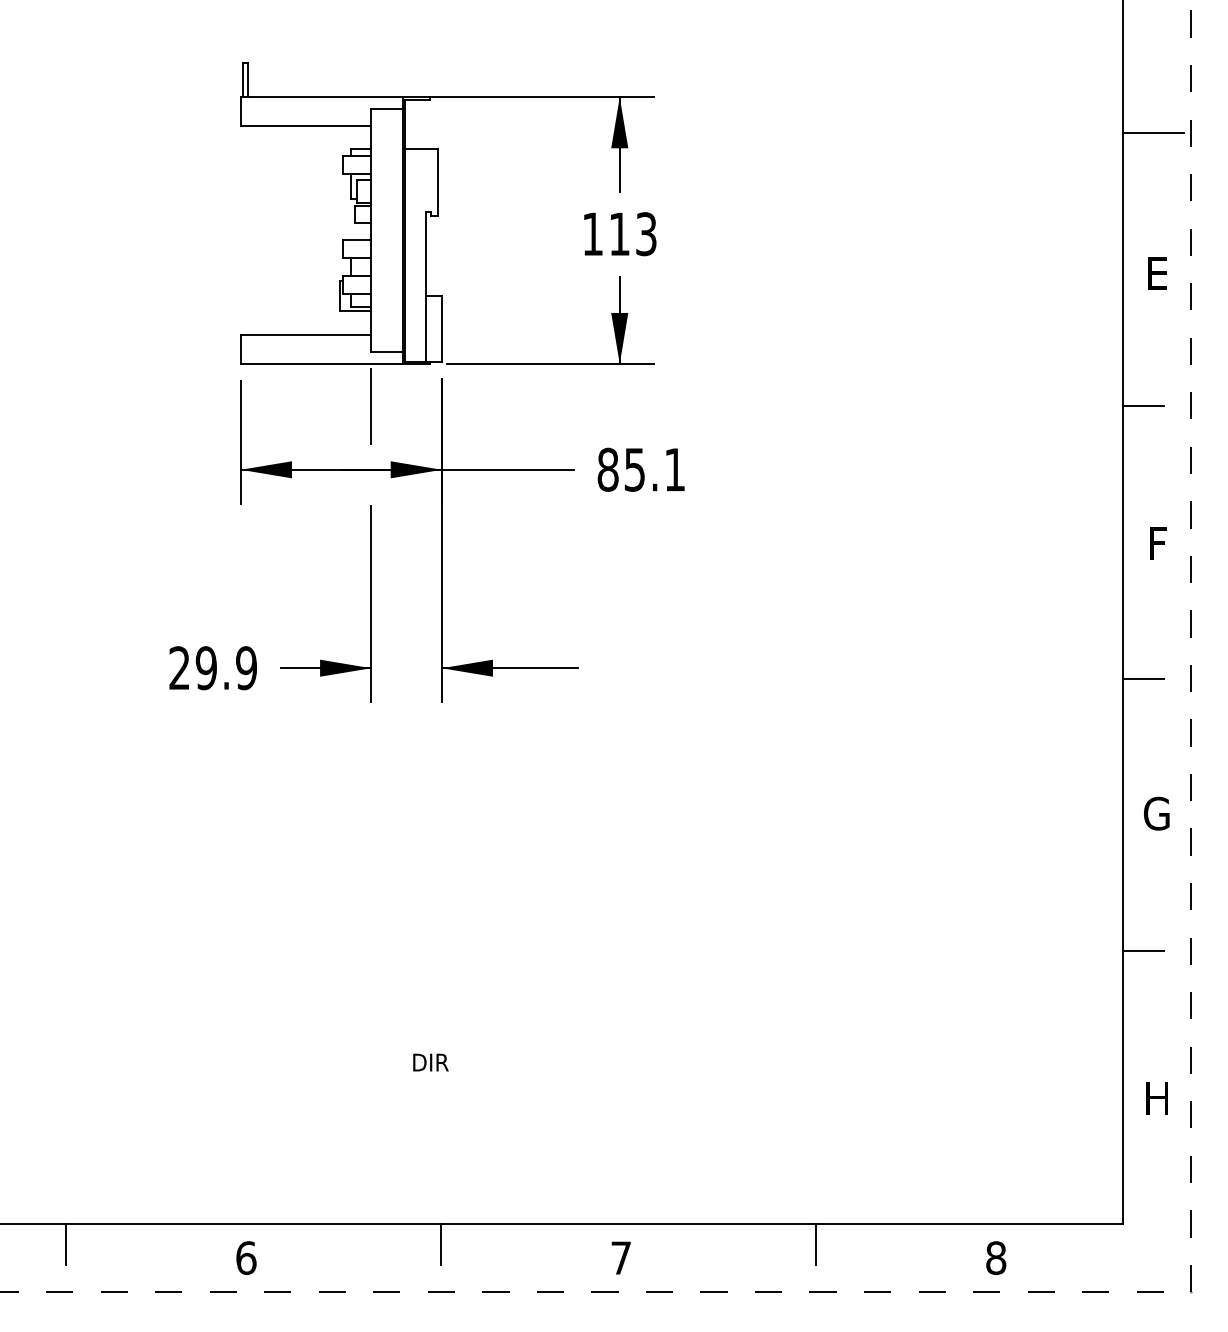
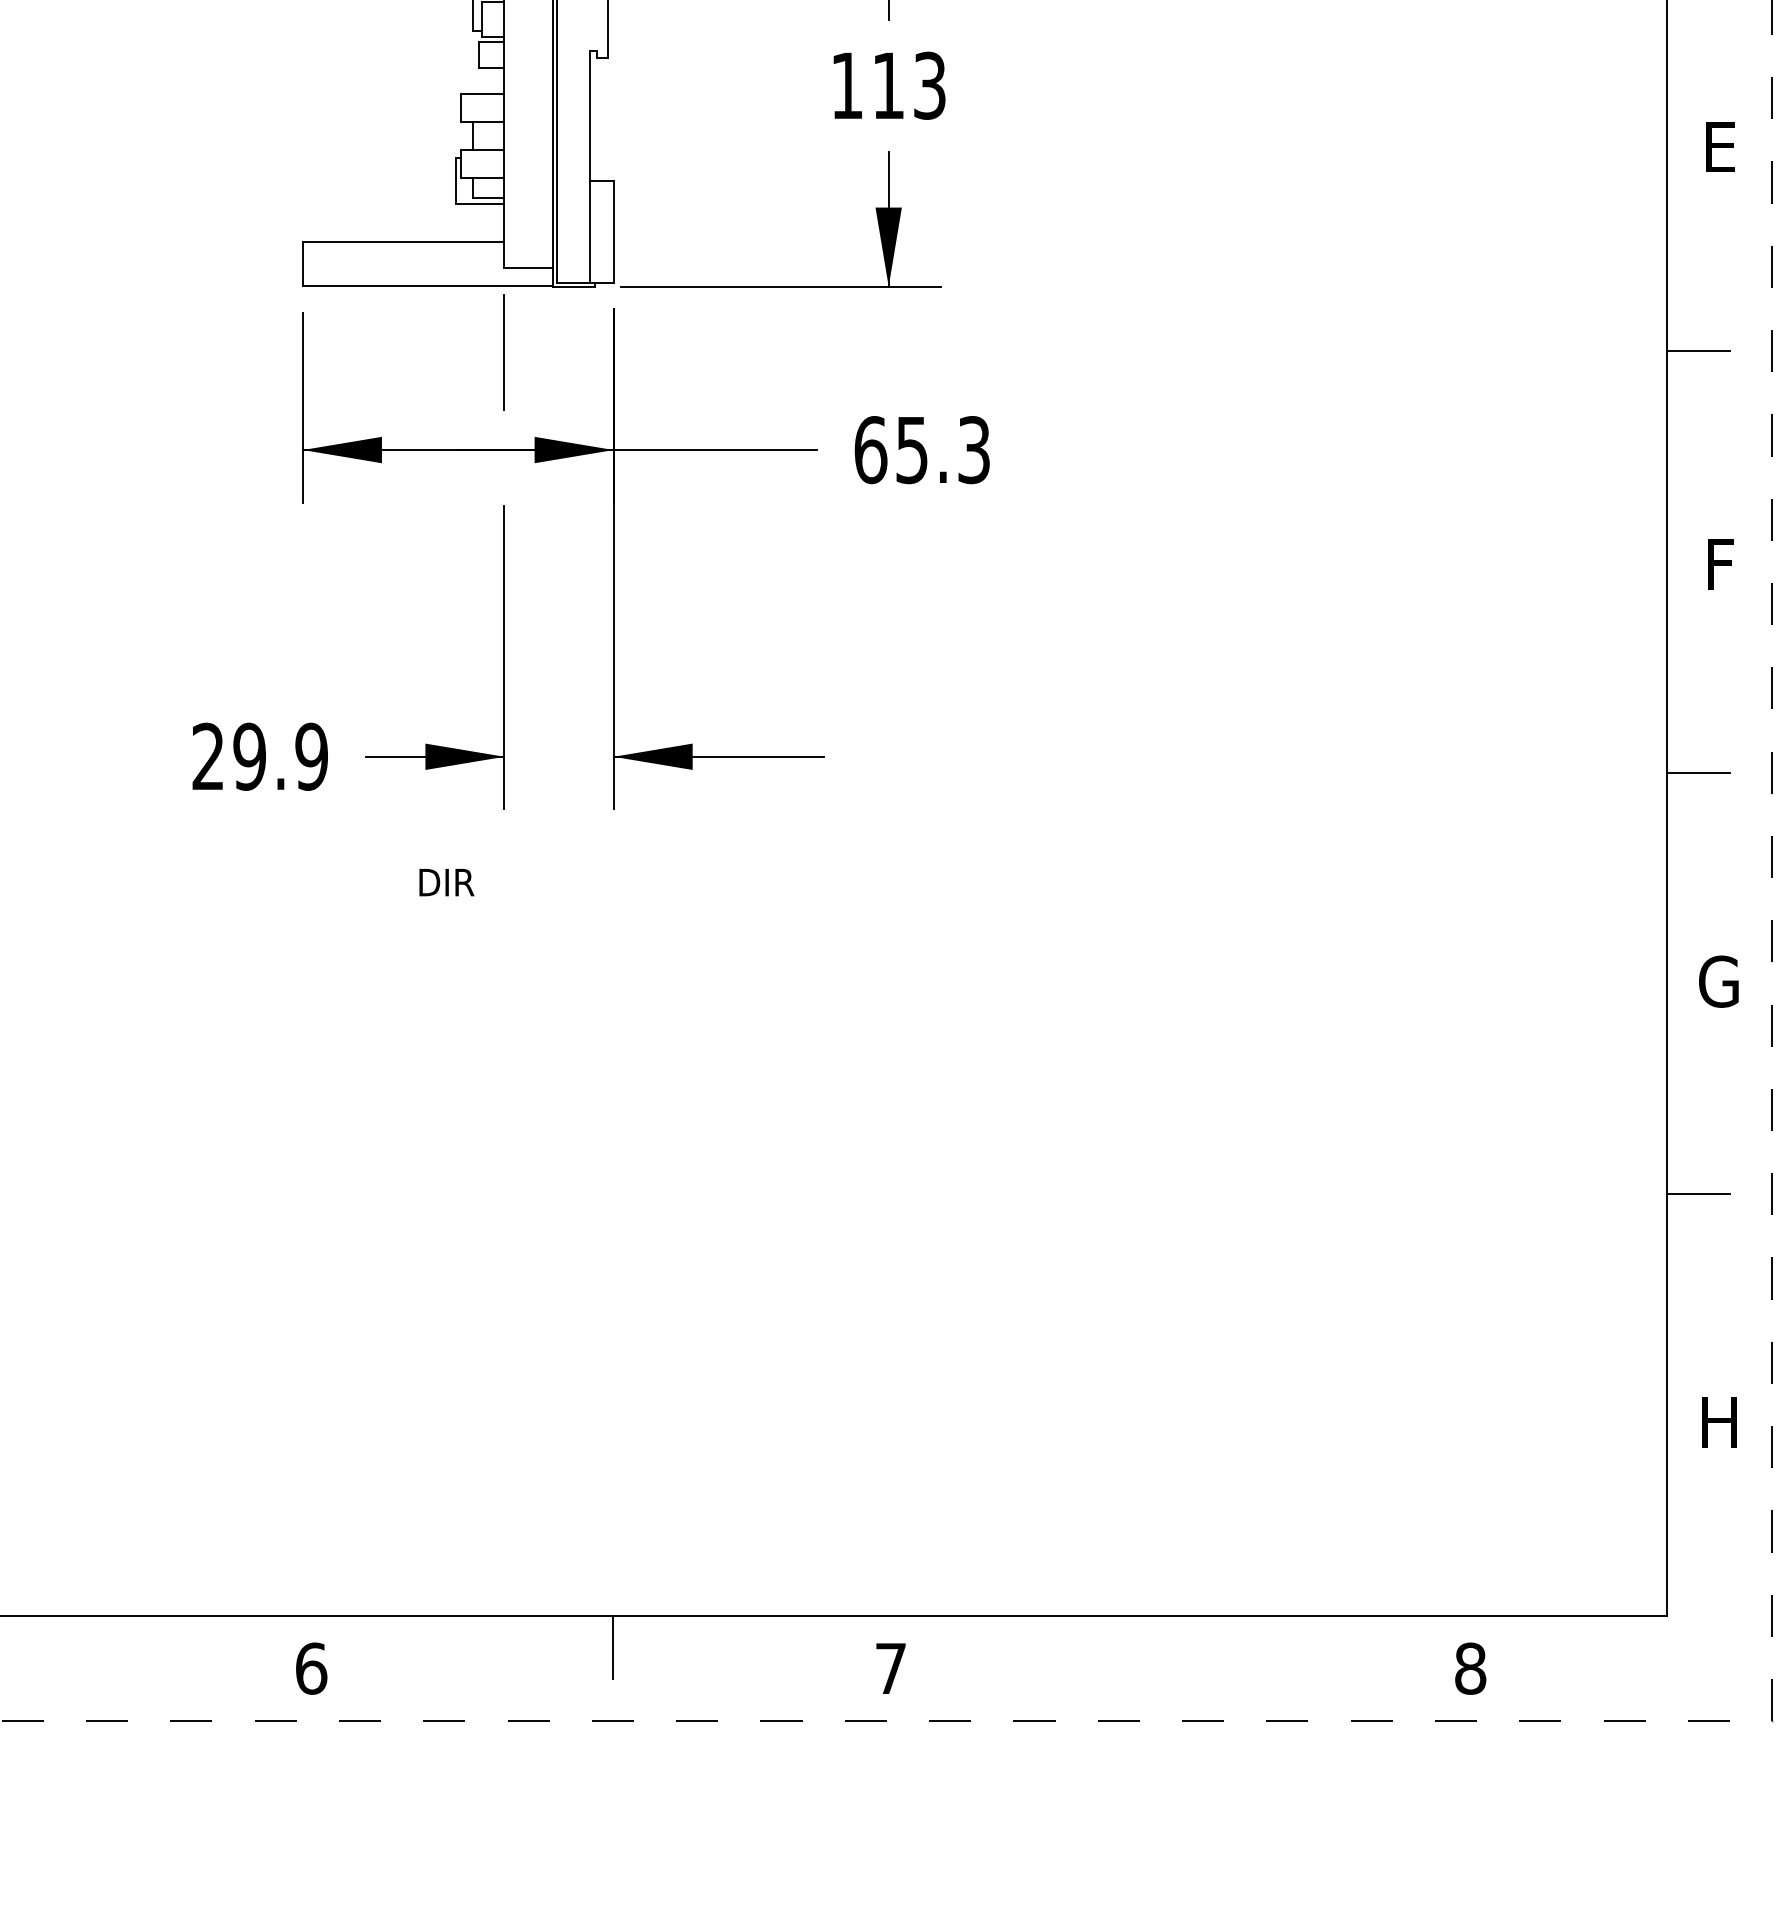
text: (641, 469) -> (922, 449), 85.1 -> 65.3
text: (430, 1062) -> (446, 882), moved
line: (66, 1243) -> (33, 1646), removed
line: (816, 1243) -> (1192, 1646), removed

